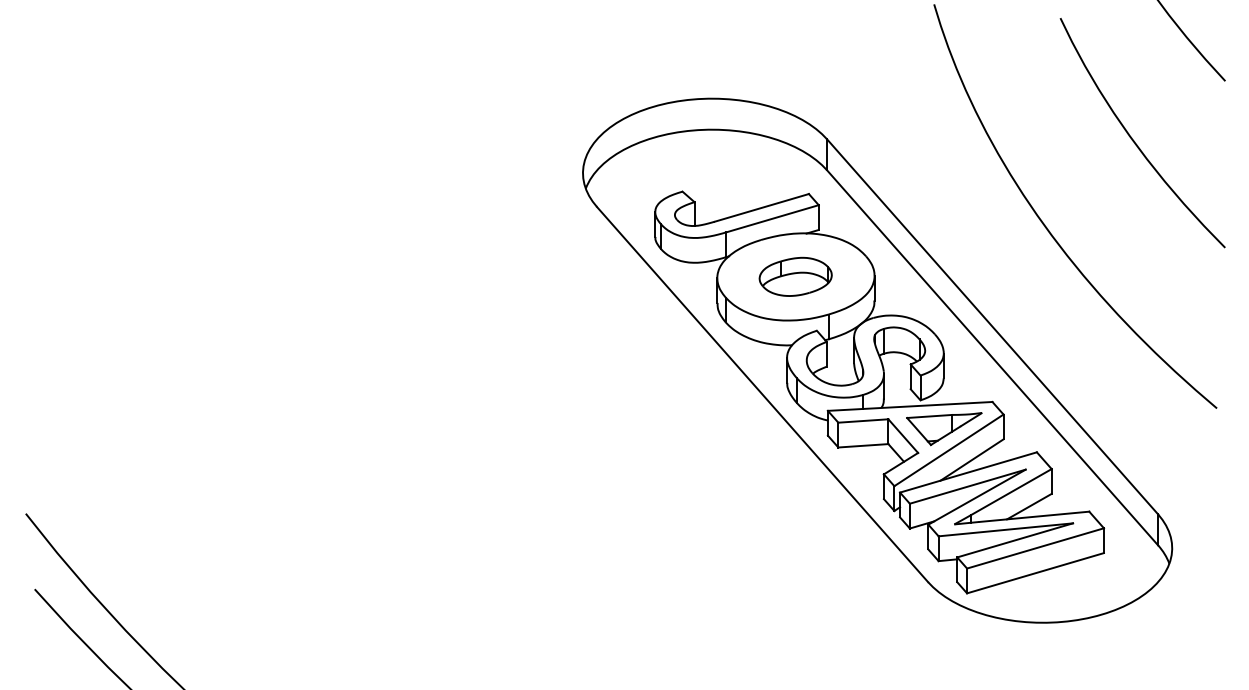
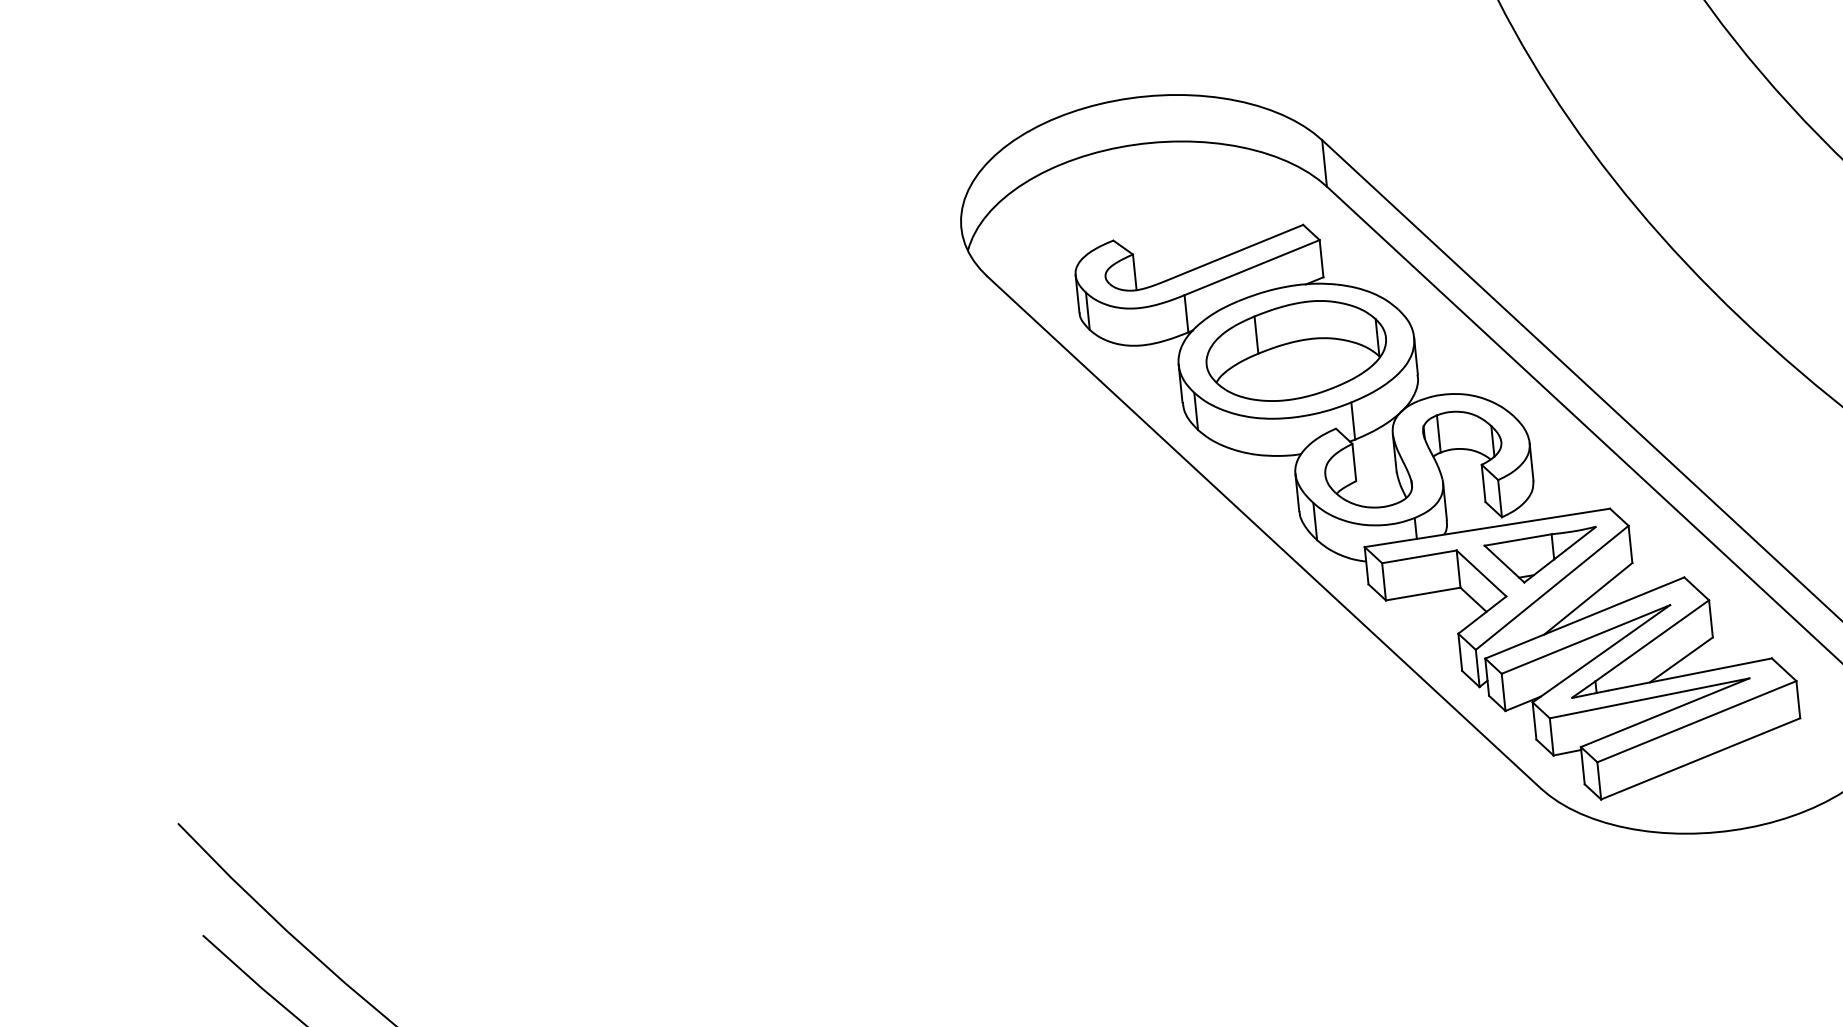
part: (795, 276) -> (1295, 350), size x1.67

